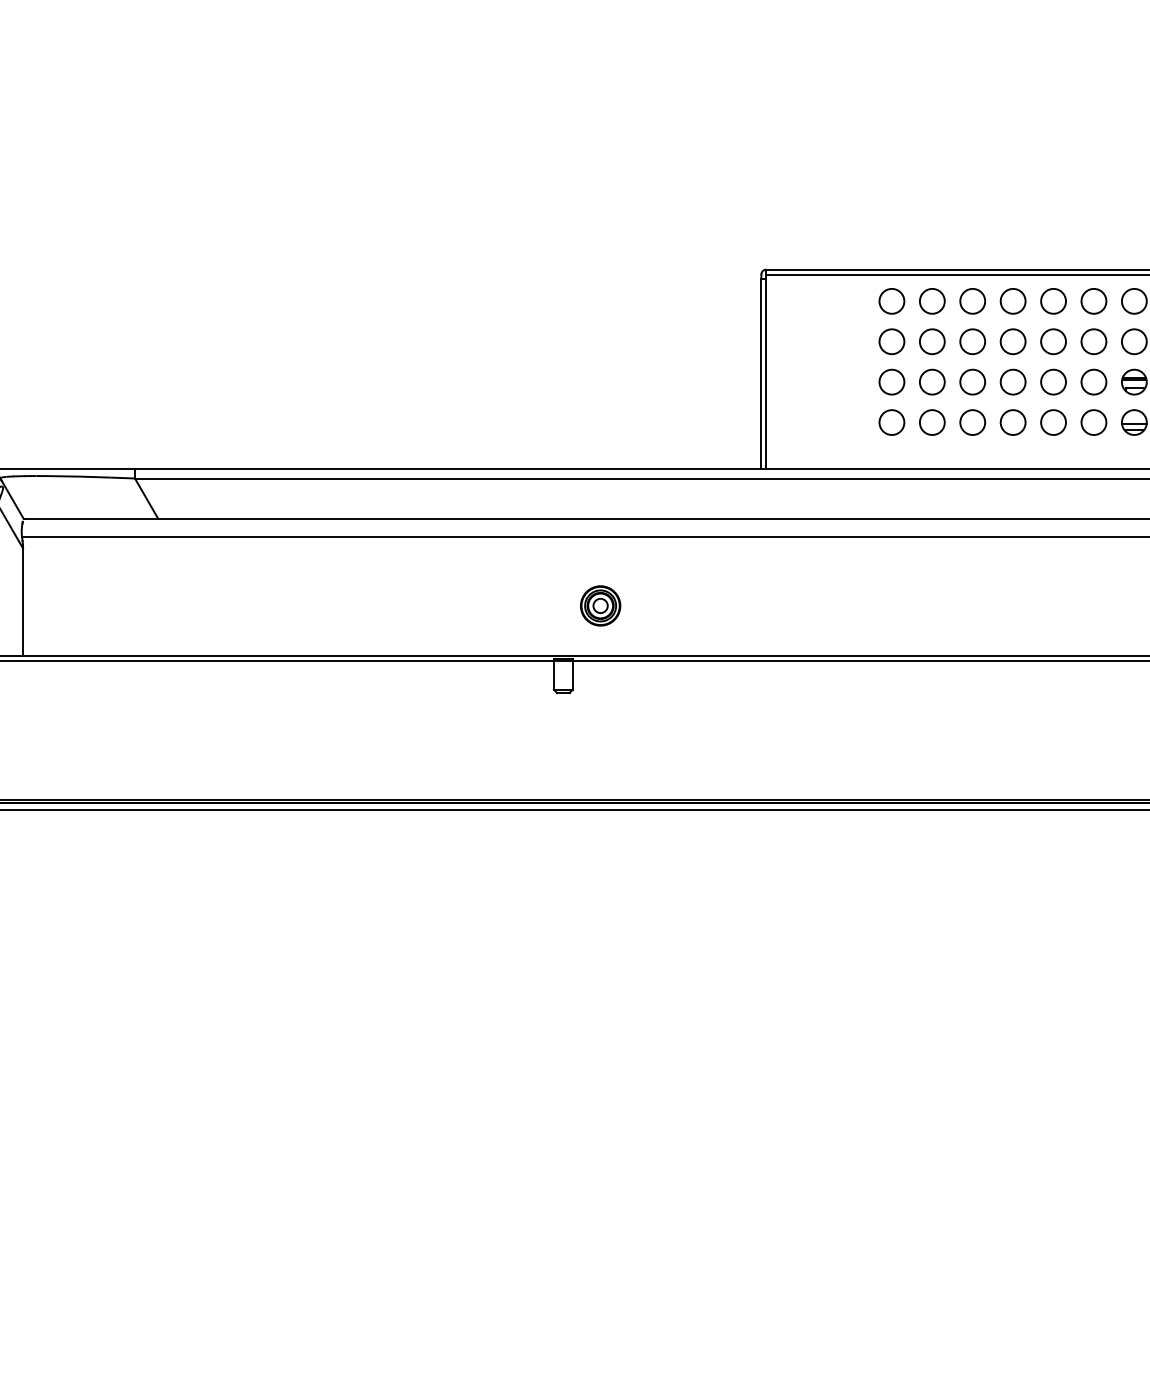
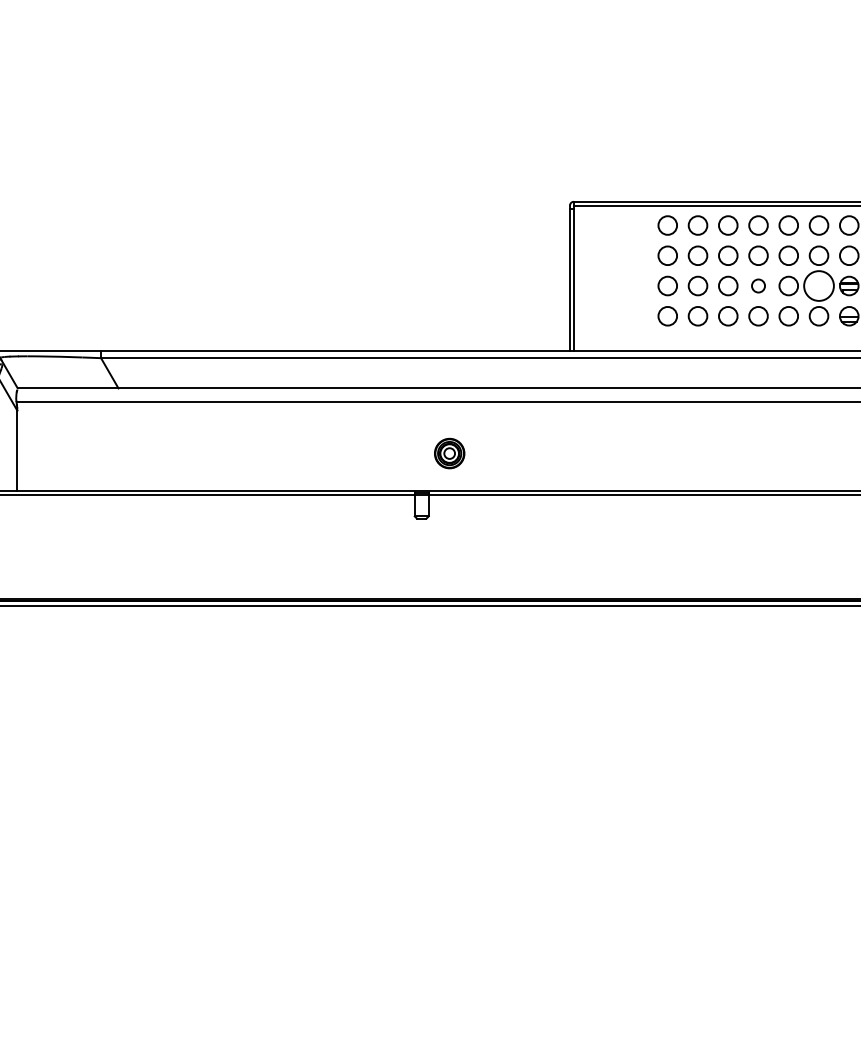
circle: (1013, 381) -> (758, 285), size x0.7
circle: (1093, 381) -> (818, 285), size x1.6

